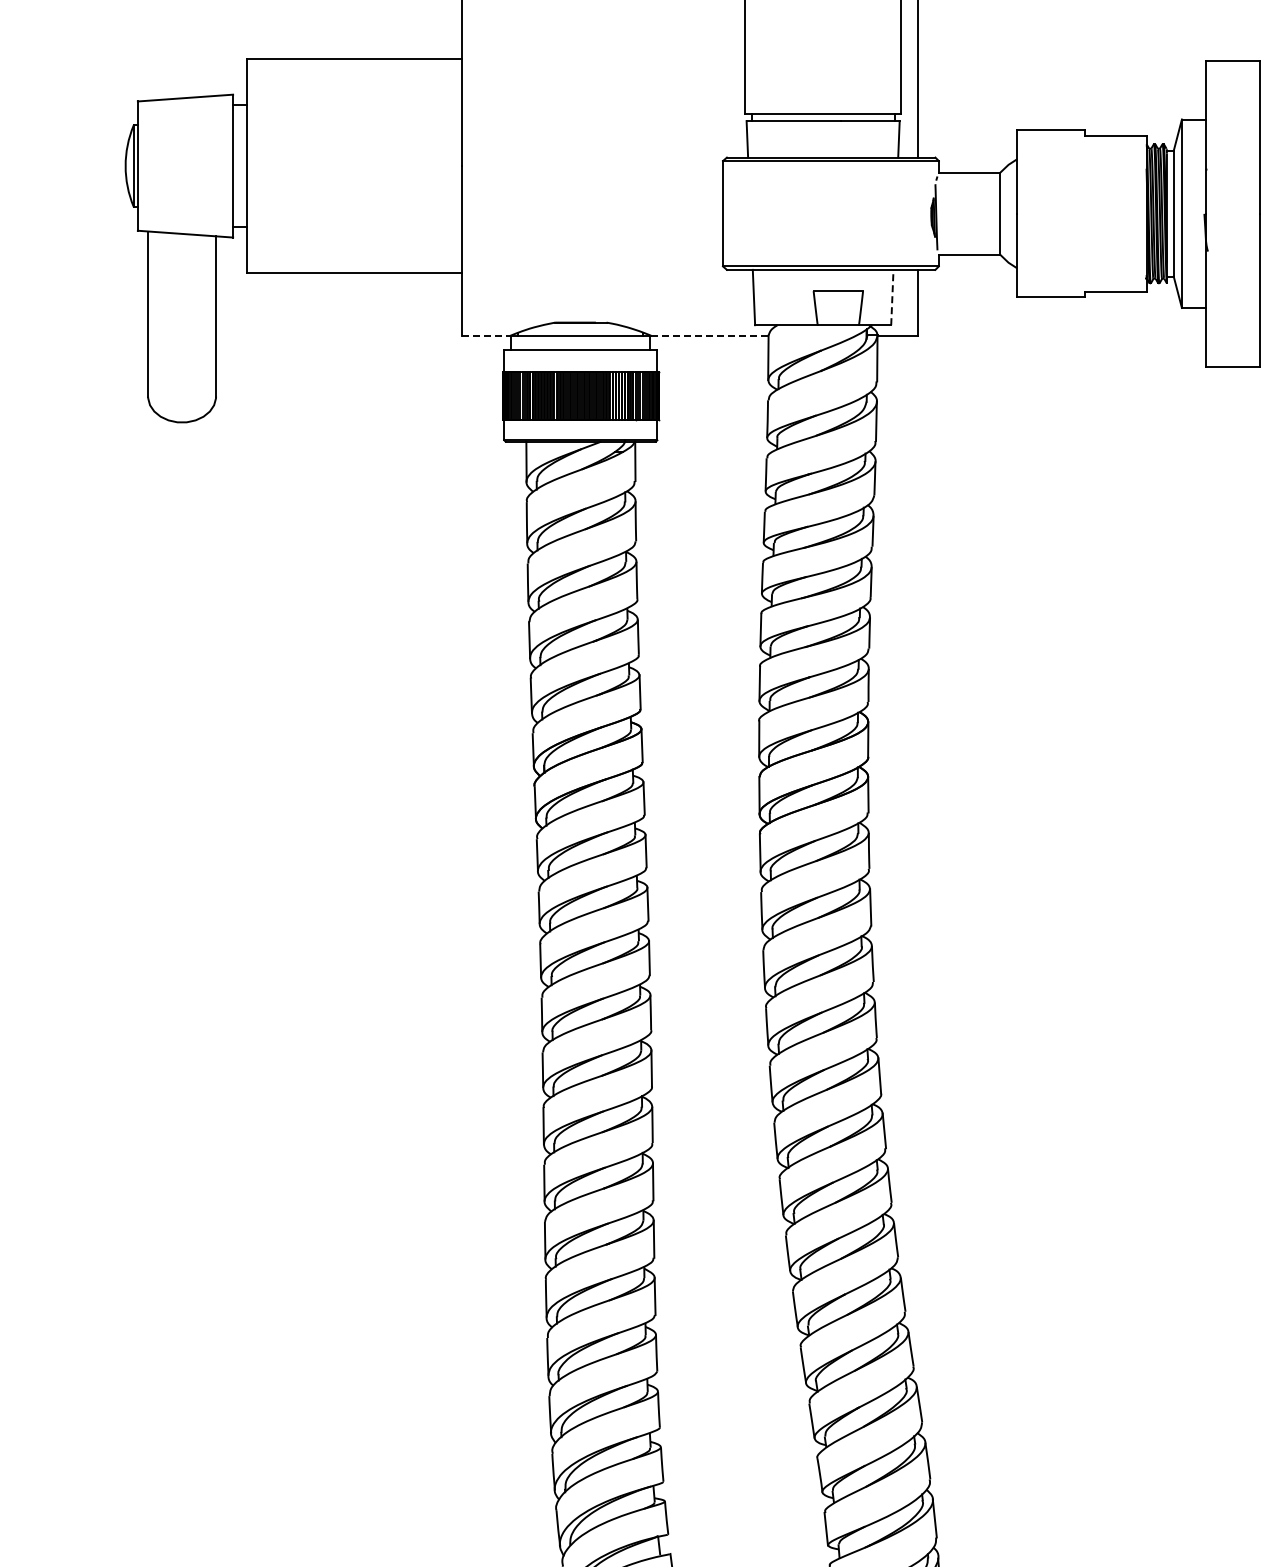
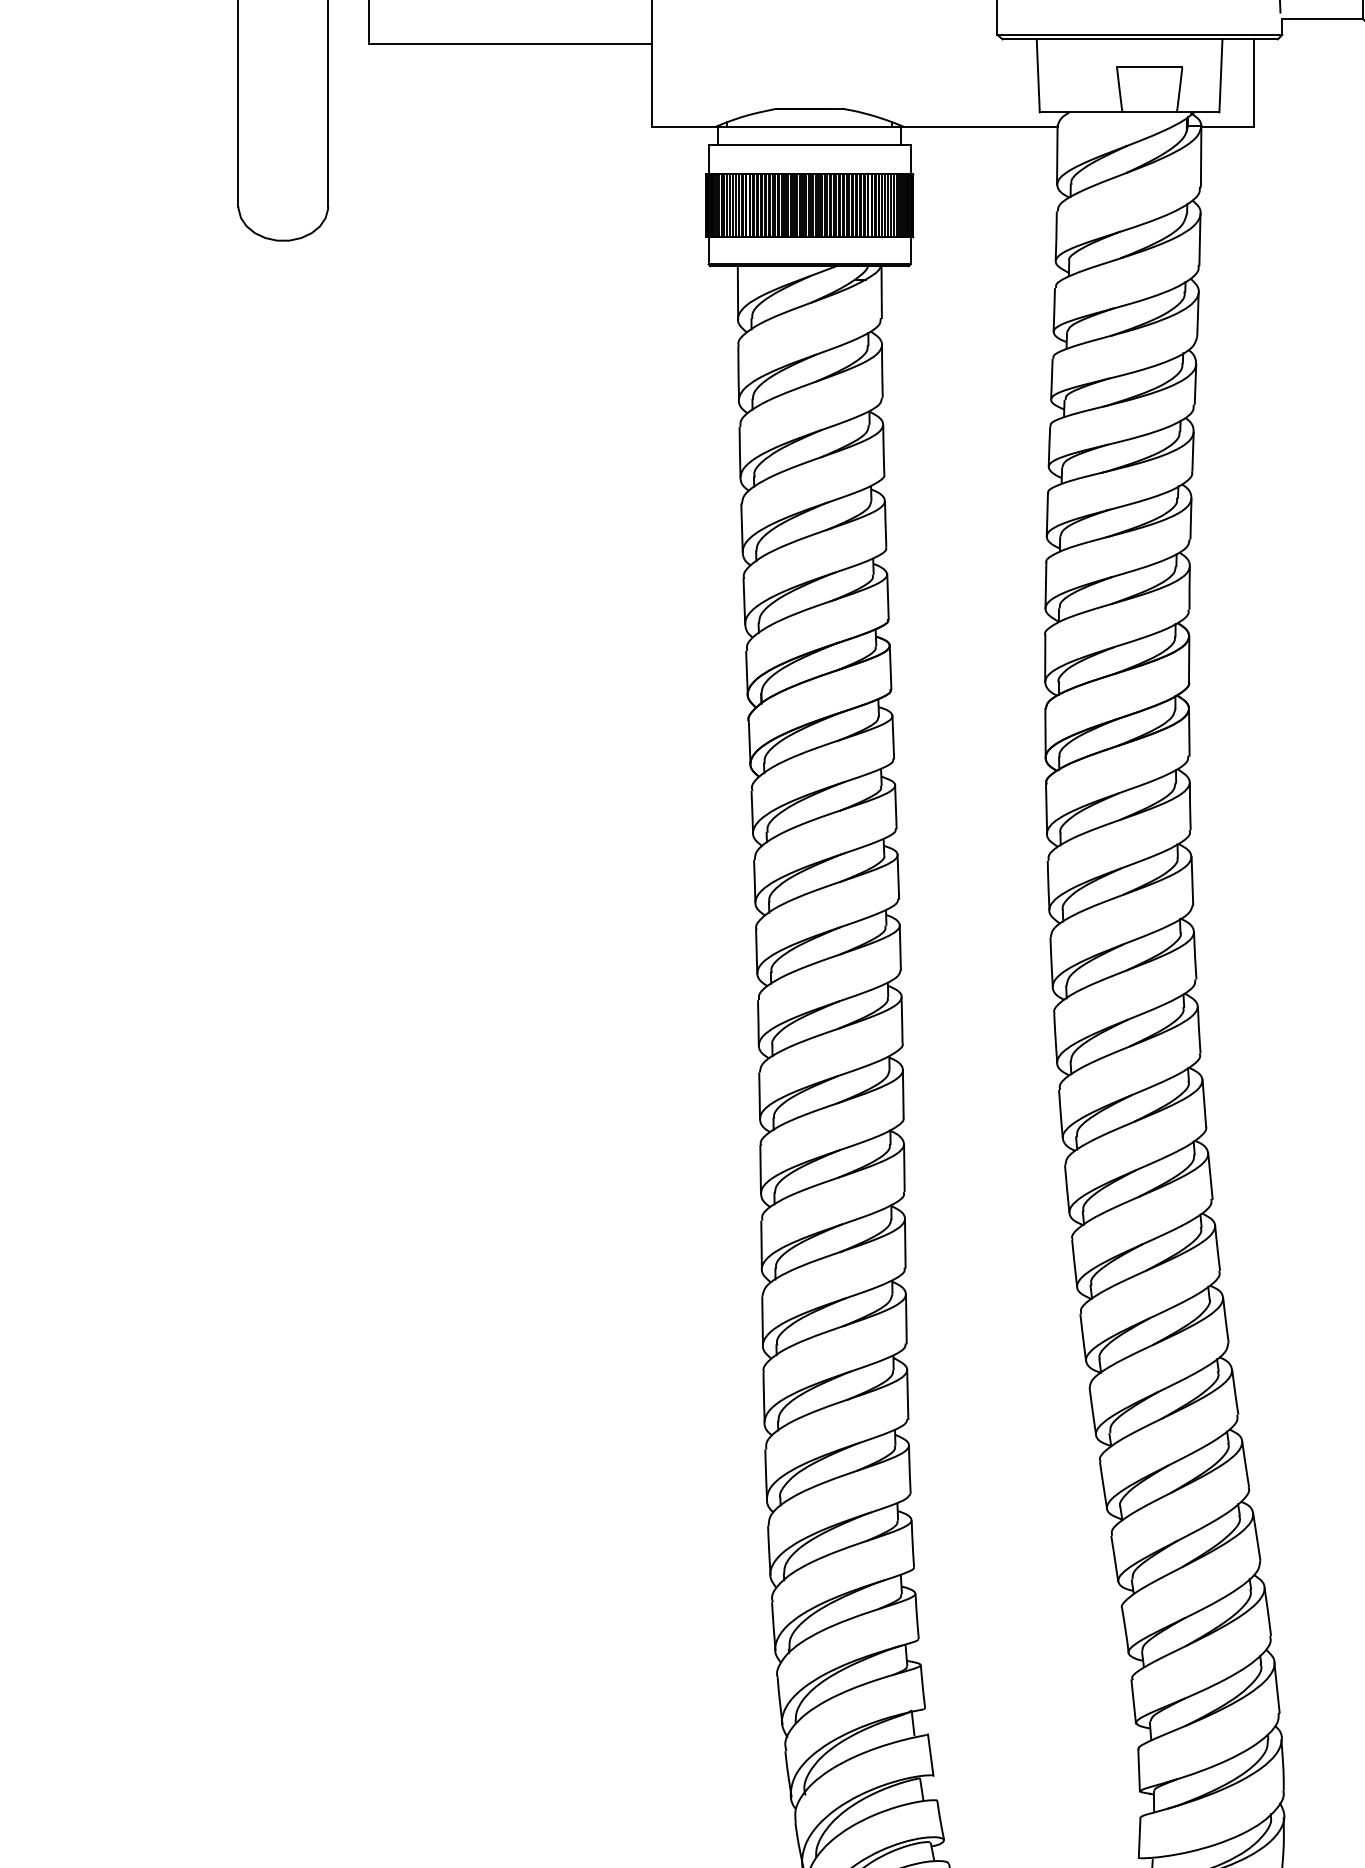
line: (892, 297) -> (1221, 75), dashed -> solid
line: (486, 336) -> (685, 127), dashed -> solid
line: (710, 336) -> (980, 127), dashed -> solid

